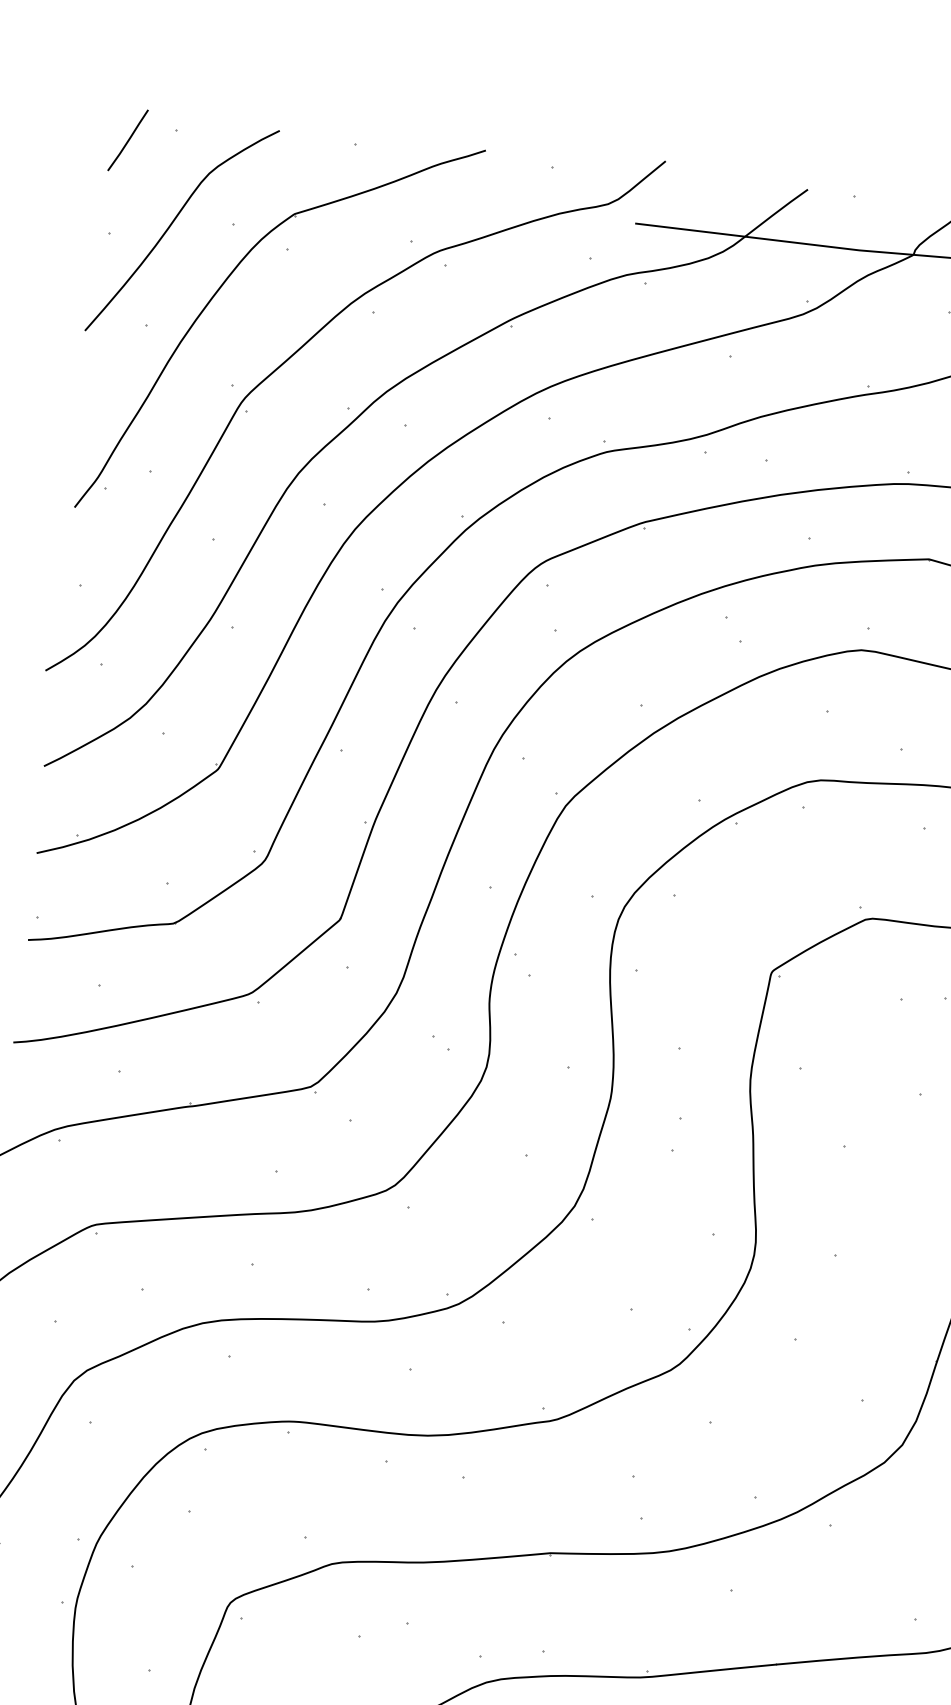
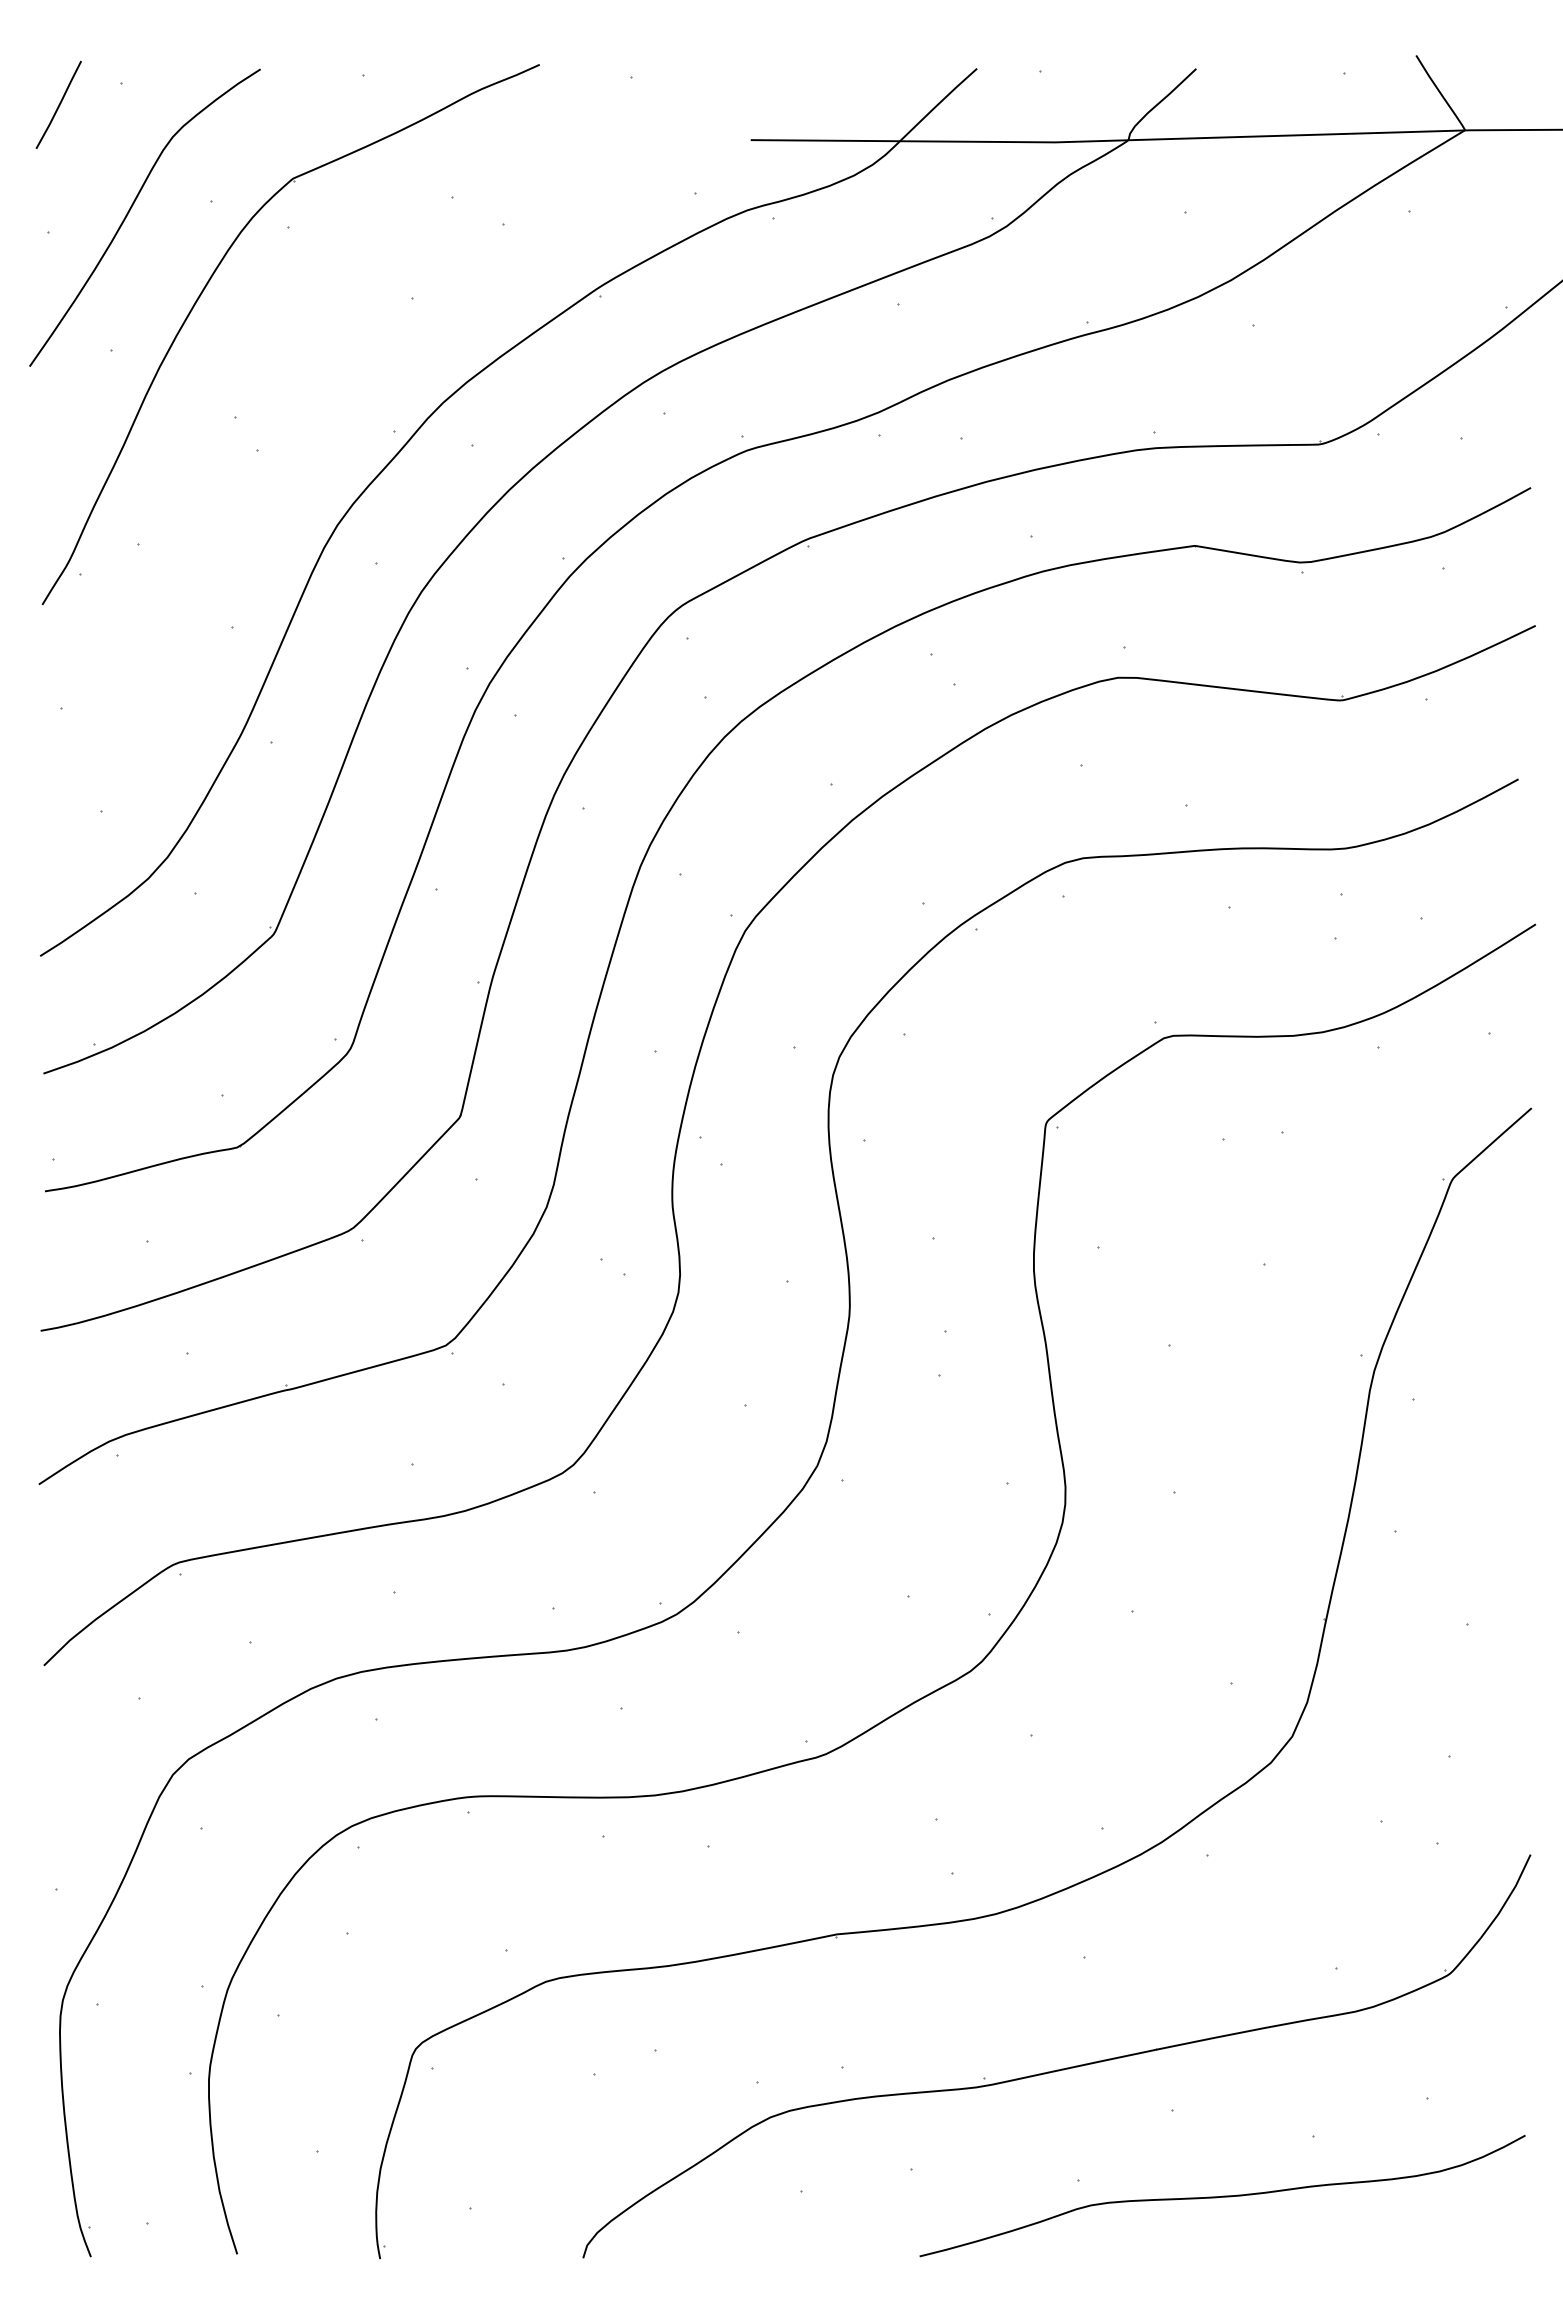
curve: (296, 353) -> (316, 364), removed

